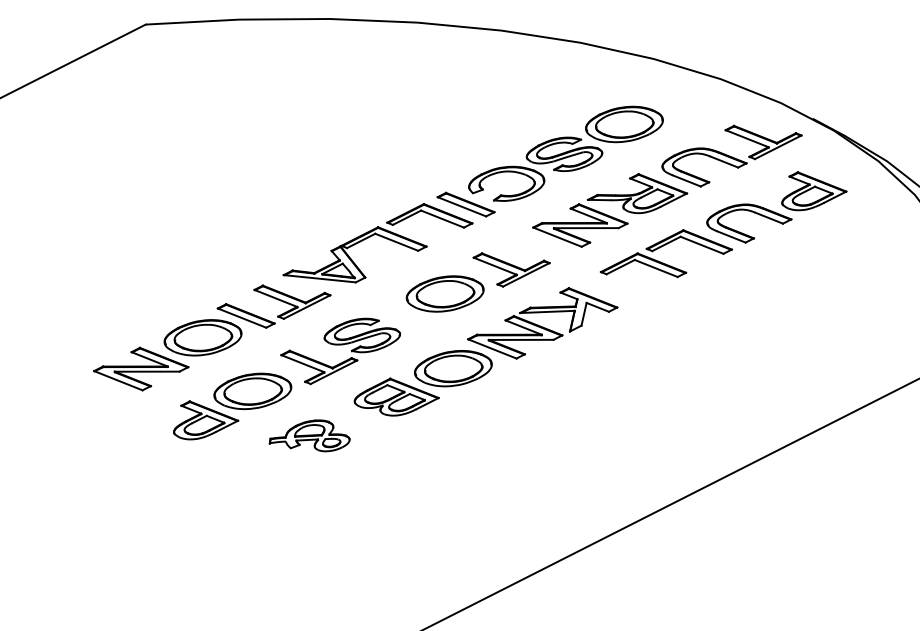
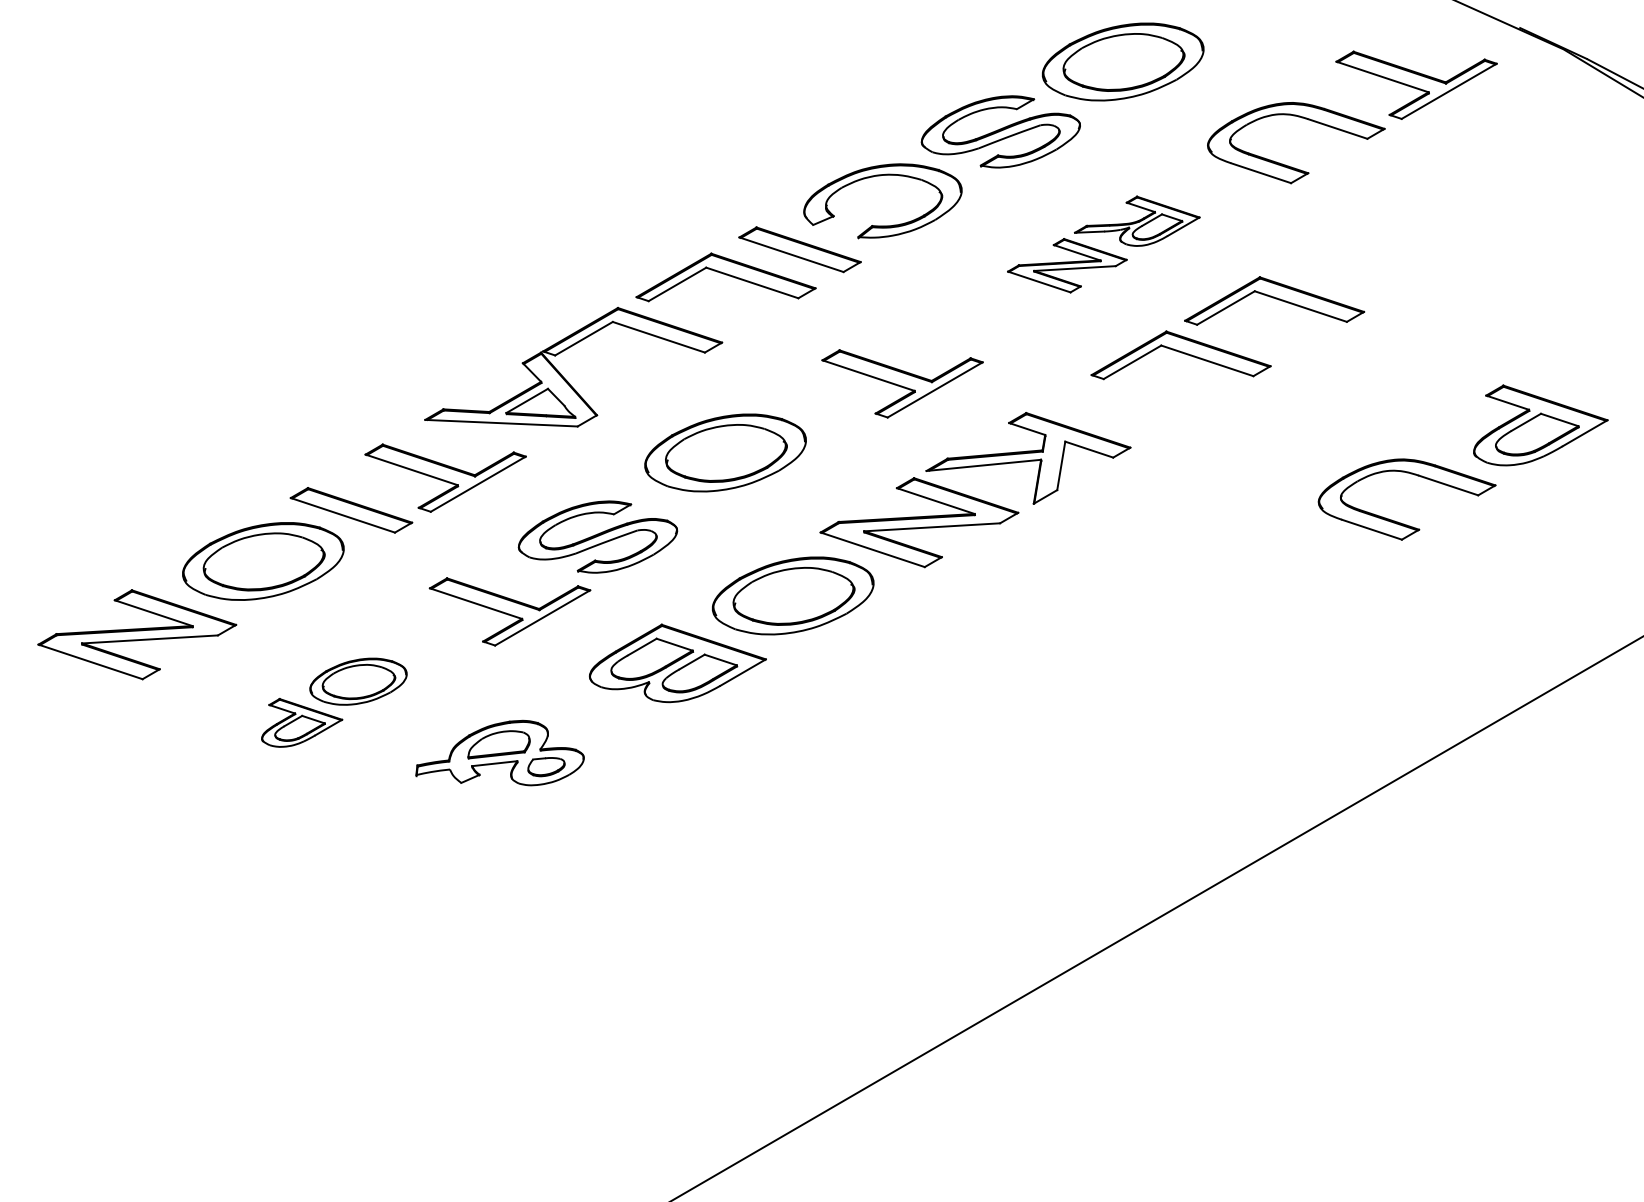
part: (776, 207) -> (1462, 462), moved
part: (610, 210) -> (1104, 244), size x0.6
part: (444, 293) -> (723, 452), moved
part: (232, 406) -> (333, 702), size x0.6

